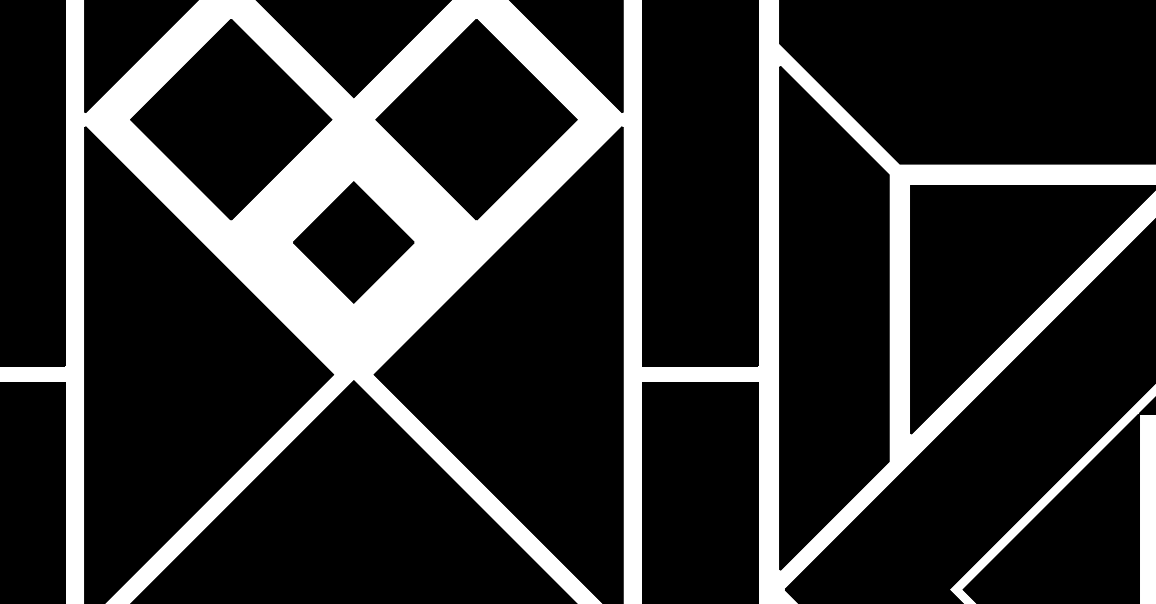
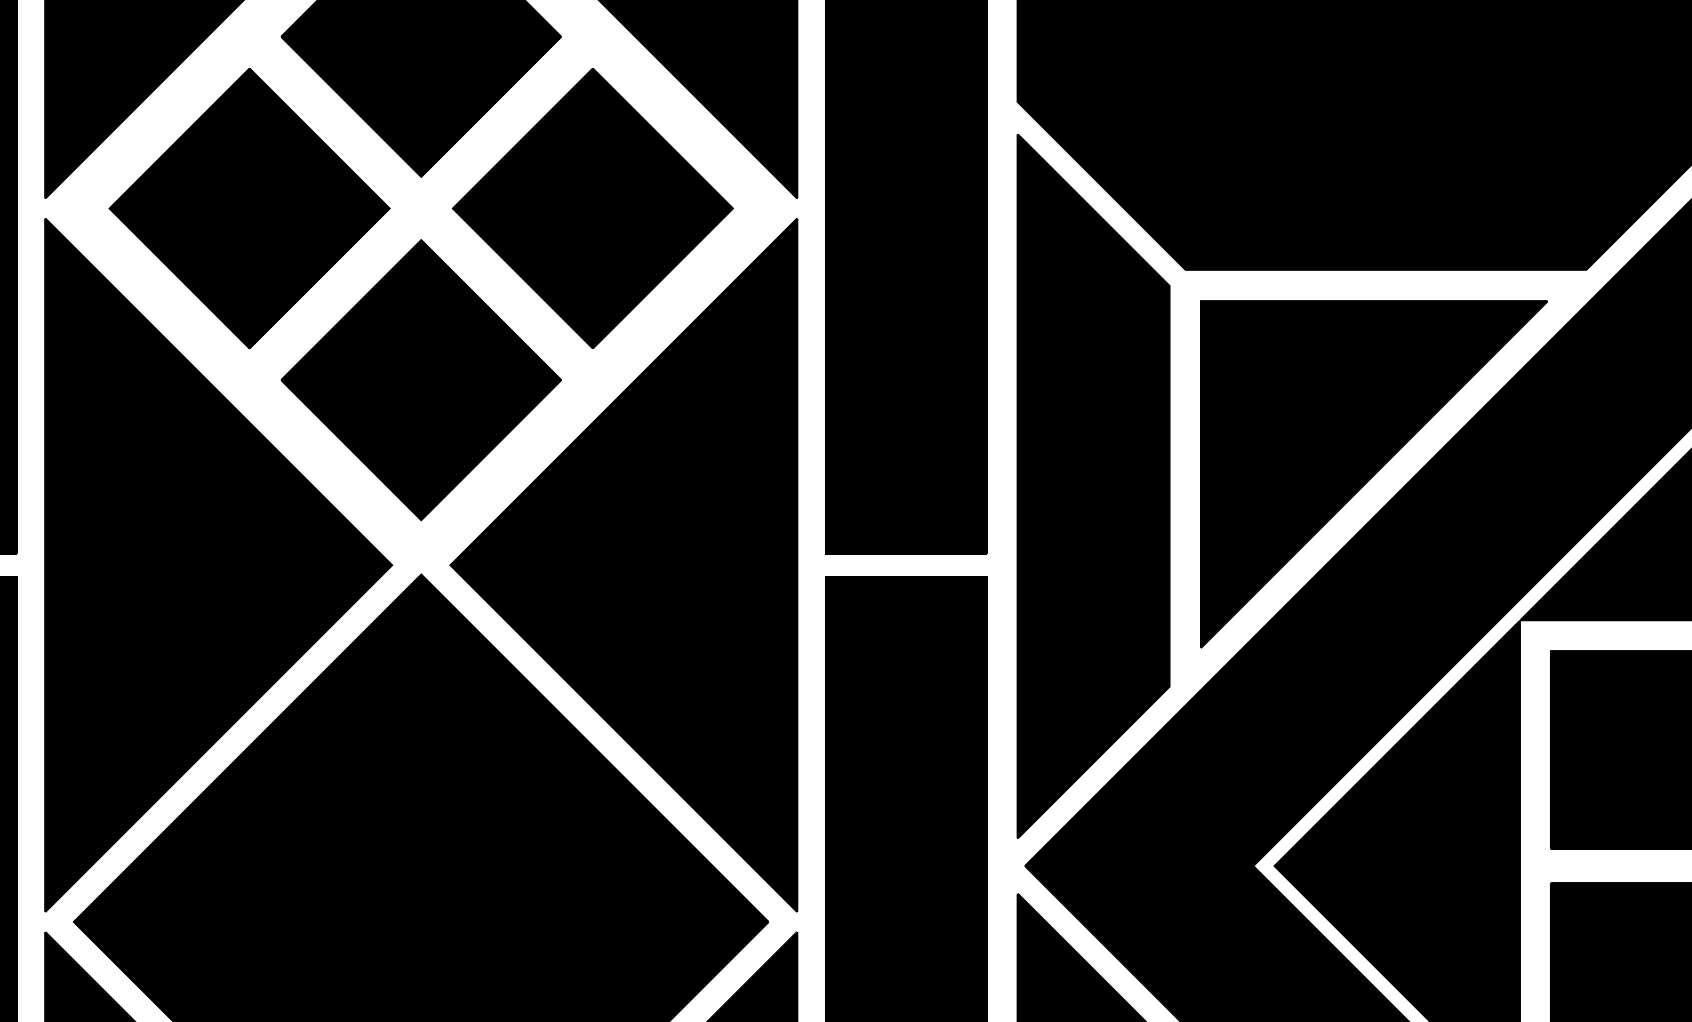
part: (353, 242) -> (420, 380), size x1.67

